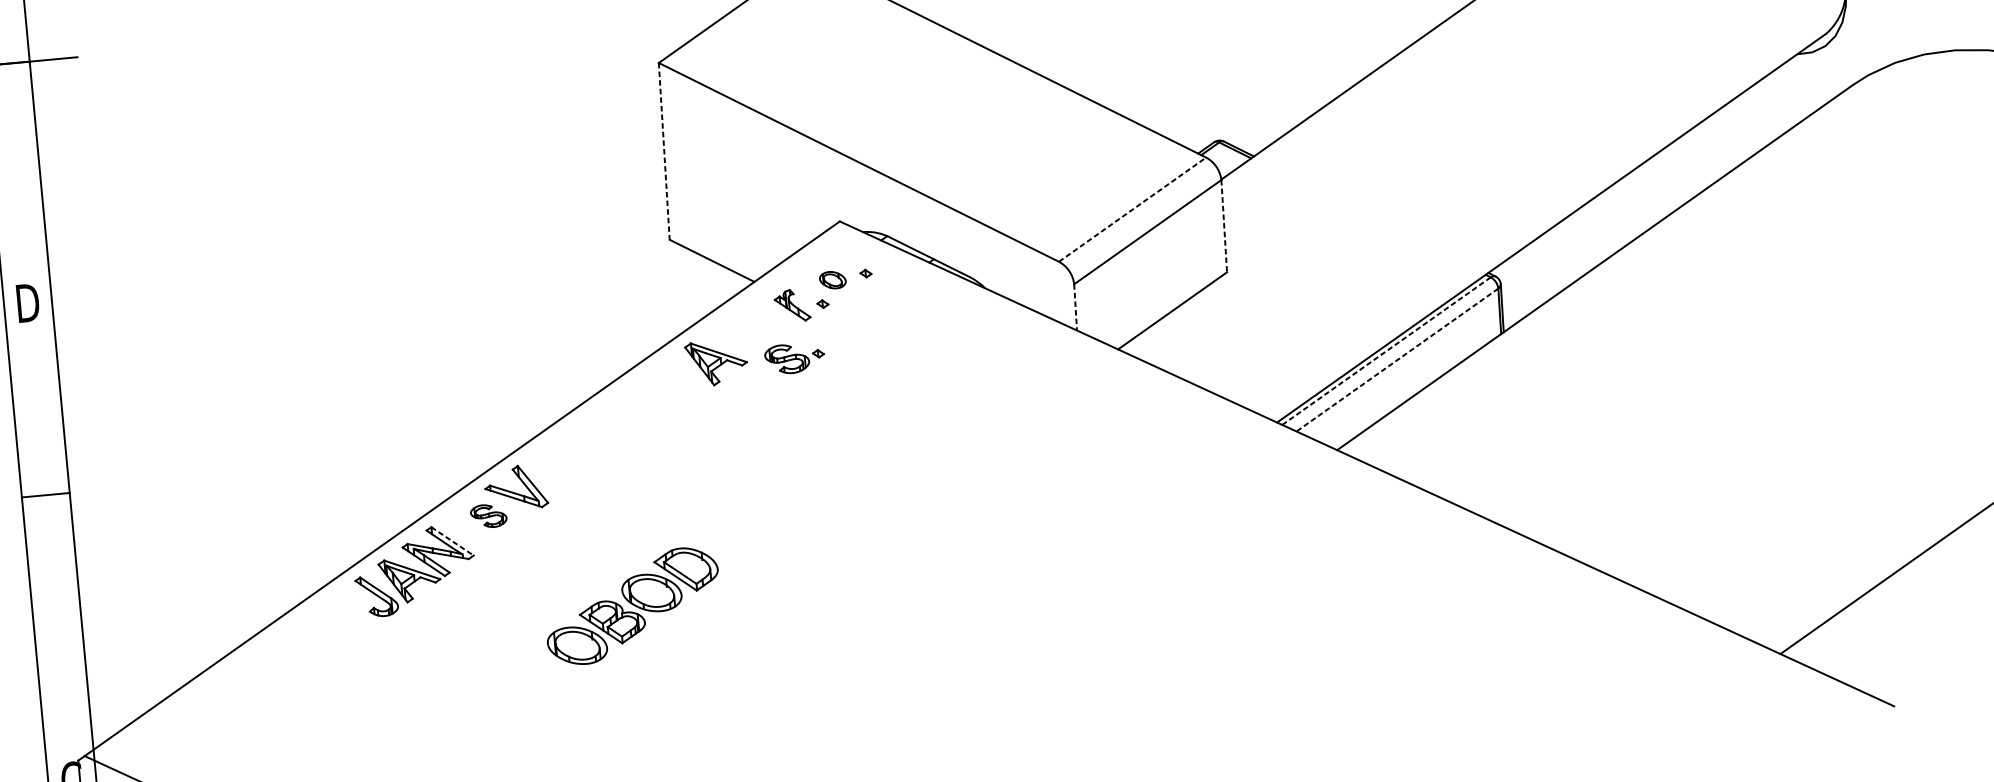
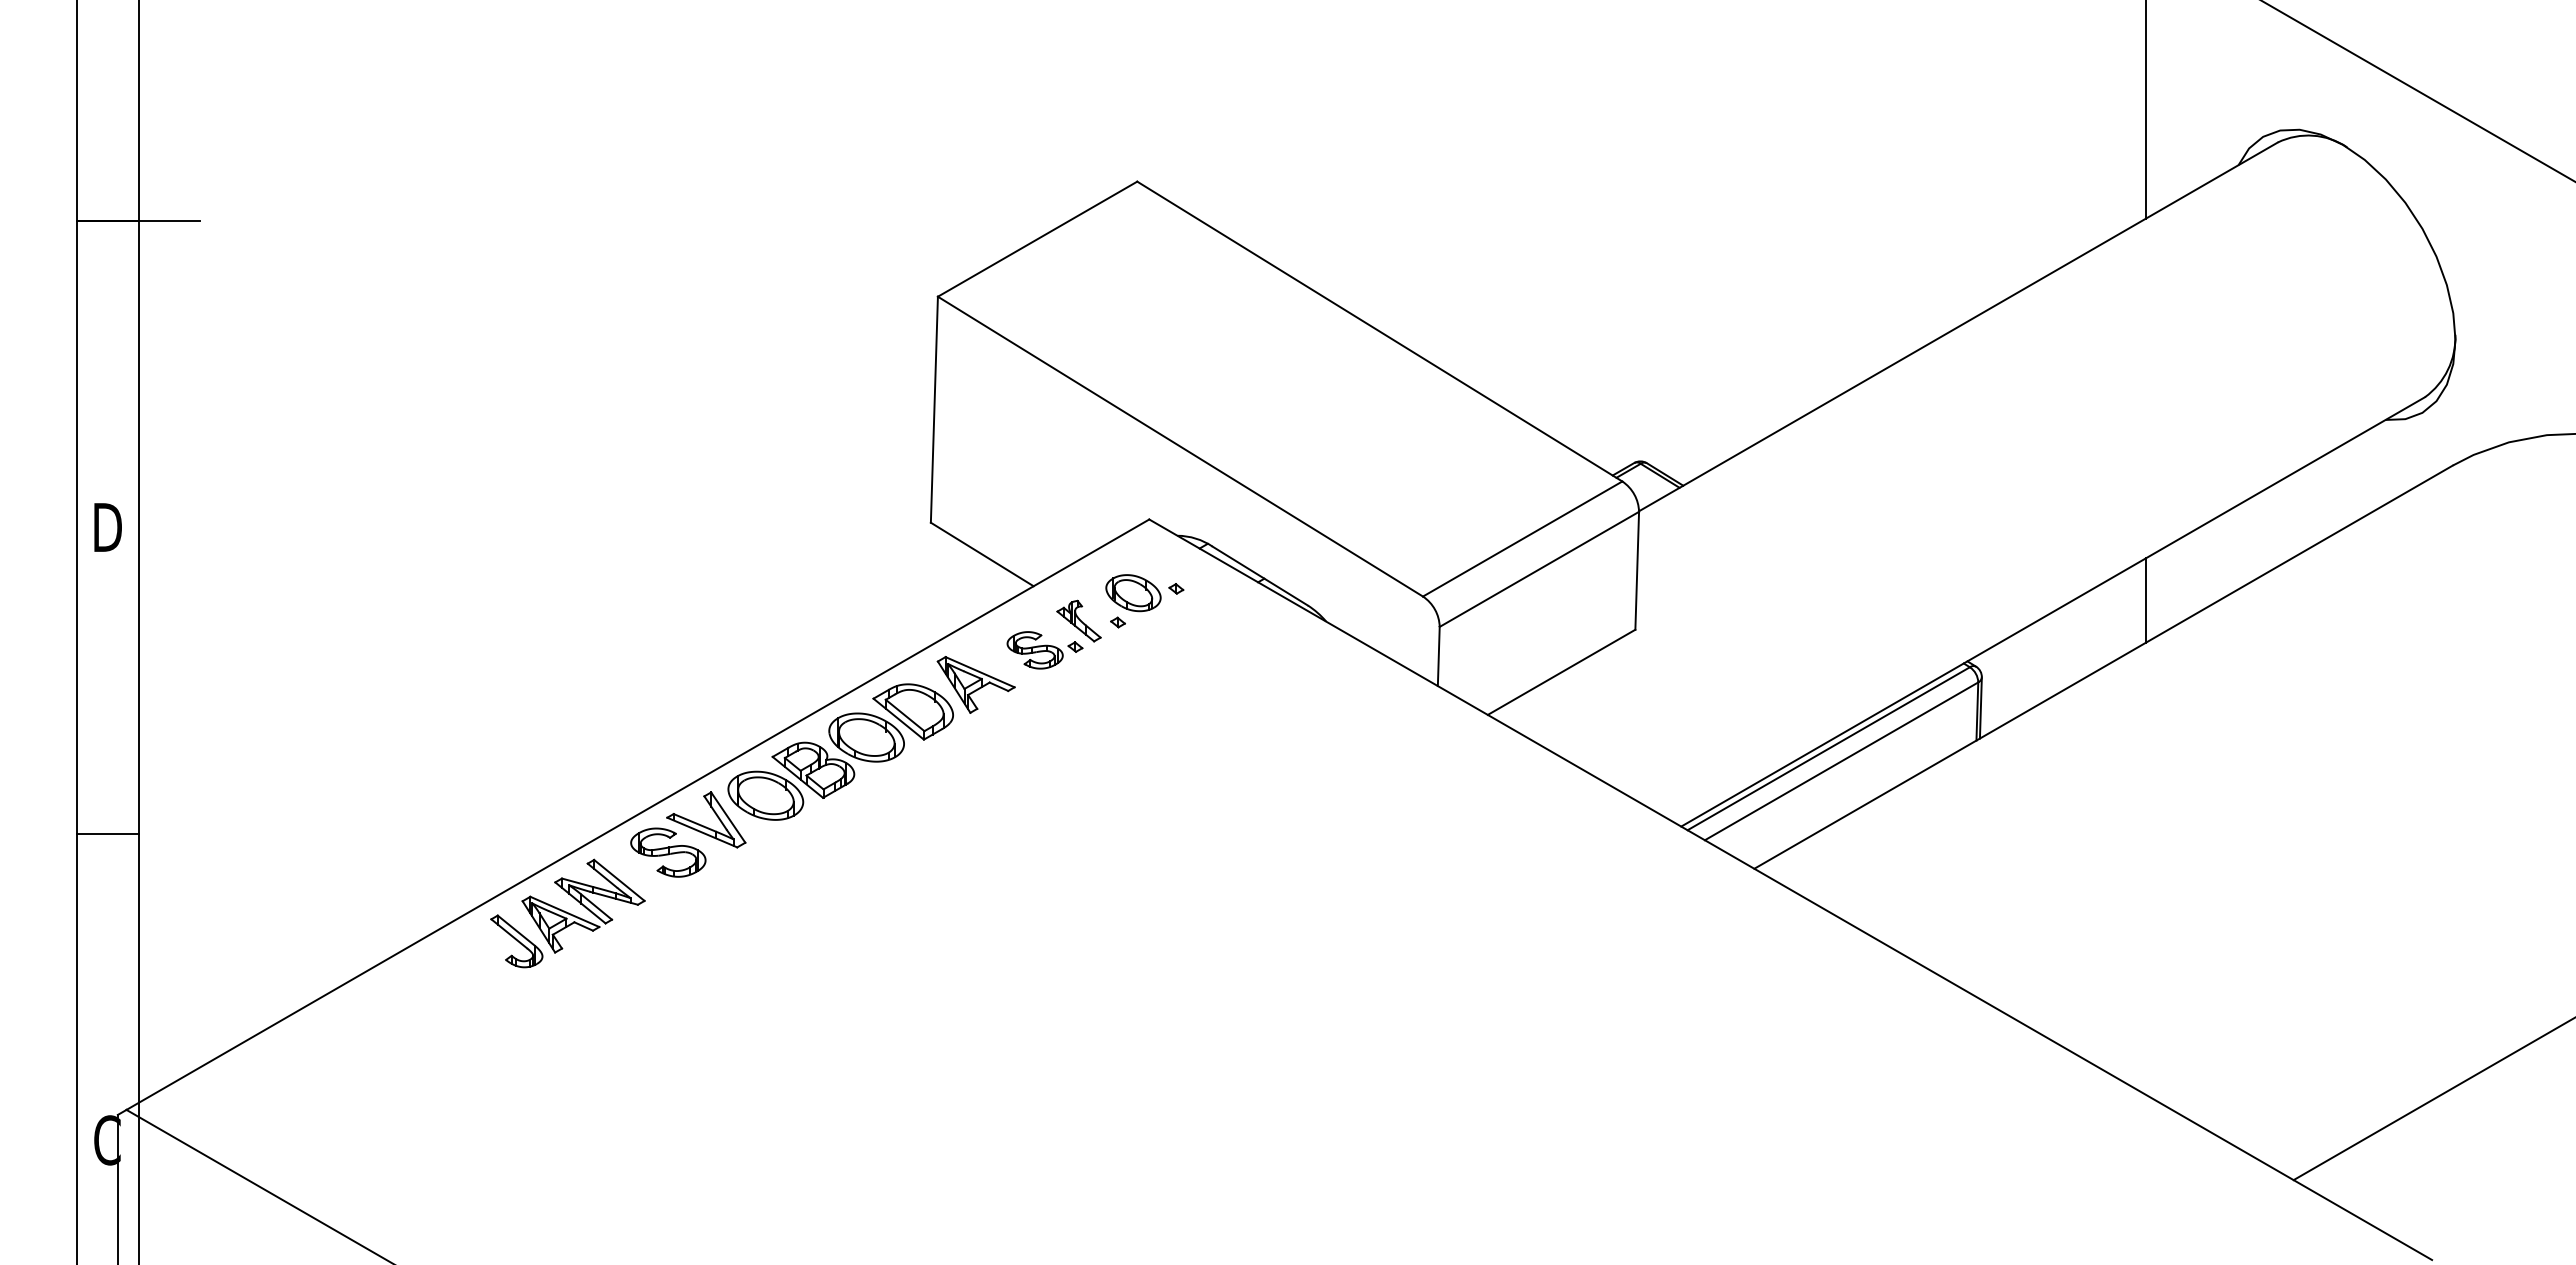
line: (664, 151) -> (934, 410), dashed -> solid
line: (1133, 209) -> (1523, 538), dashed -> solid
line: (1623, 212) -> (2146, 600), added
line: (1224, 225) -> (1637, 570), dashed -> solid
part: (832, 280) -> (1133, 593), size x1.67
line: (1075, 307) -> (1438, 656), dashed -> solid
line: (1386, 350) -> (1828, 748), dashed -> solid
part: (794, 358) -> (1044, 650), moved
line: (1397, 360) -> (1841, 761), dashed -> solid
line: (45, 495) -> (107, 833), moved
part: (488, 516) -> (668, 852), size x1.67
line: (452, 541) -> (619, 880), dashed -> solid
part: (632, 605) -> (840, 751), moved

